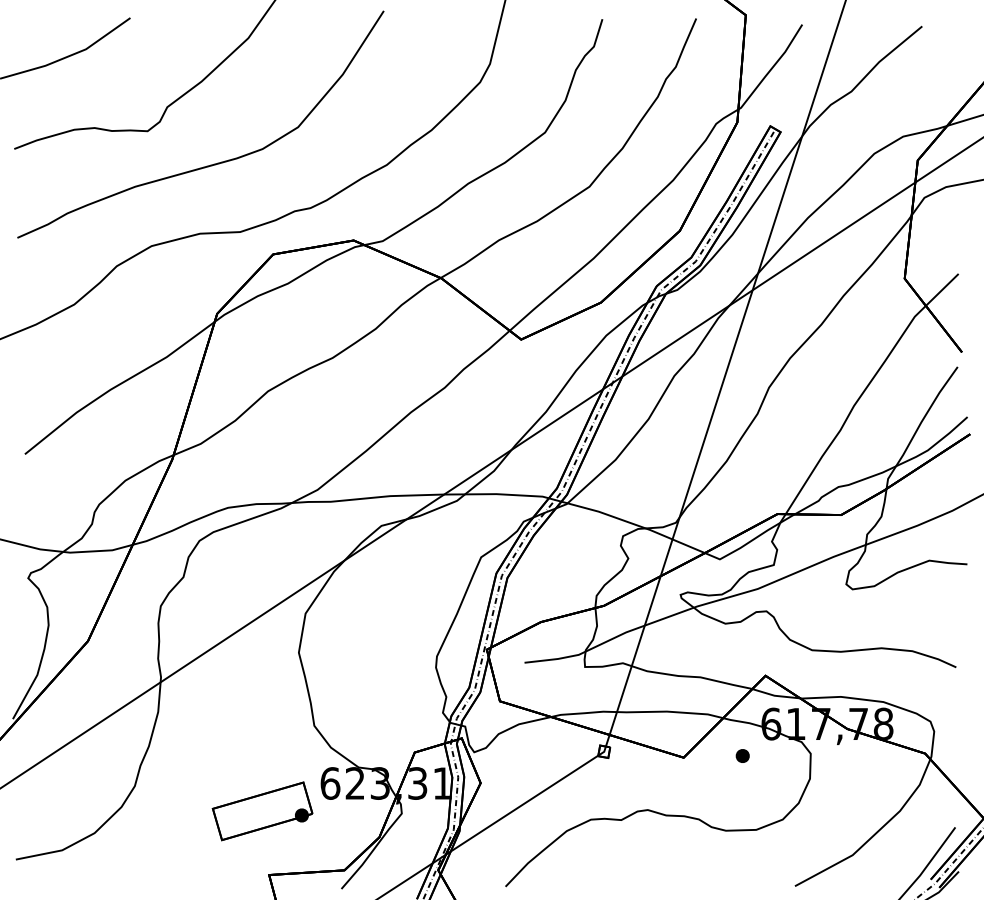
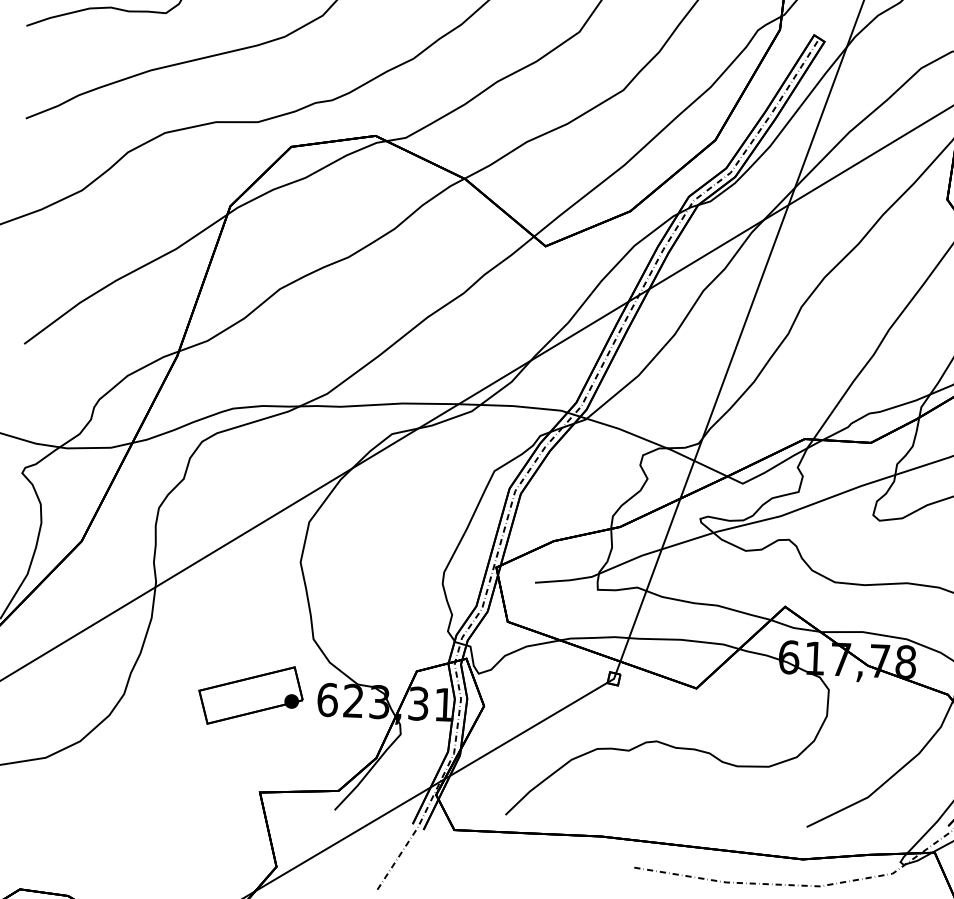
part: (742, 755) -> (757, 688), removed
part: (262, 811) -> (250, 695), moved

